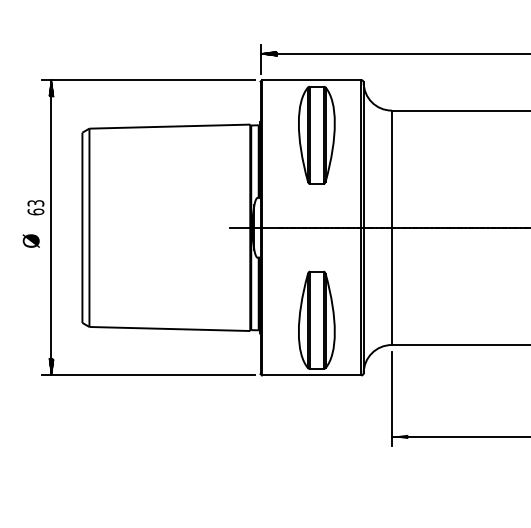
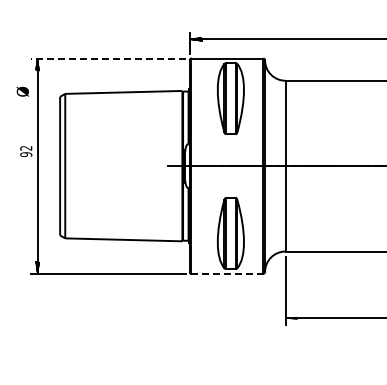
line: (147, 80) -> (107, 58), solid -> dashed
text: (36, 207) -> (26, 151), 63 -> 92
text: (30, 240) -> (22, 91), moved
line: (312, 375) -> (227, 273), solid -> dashed

